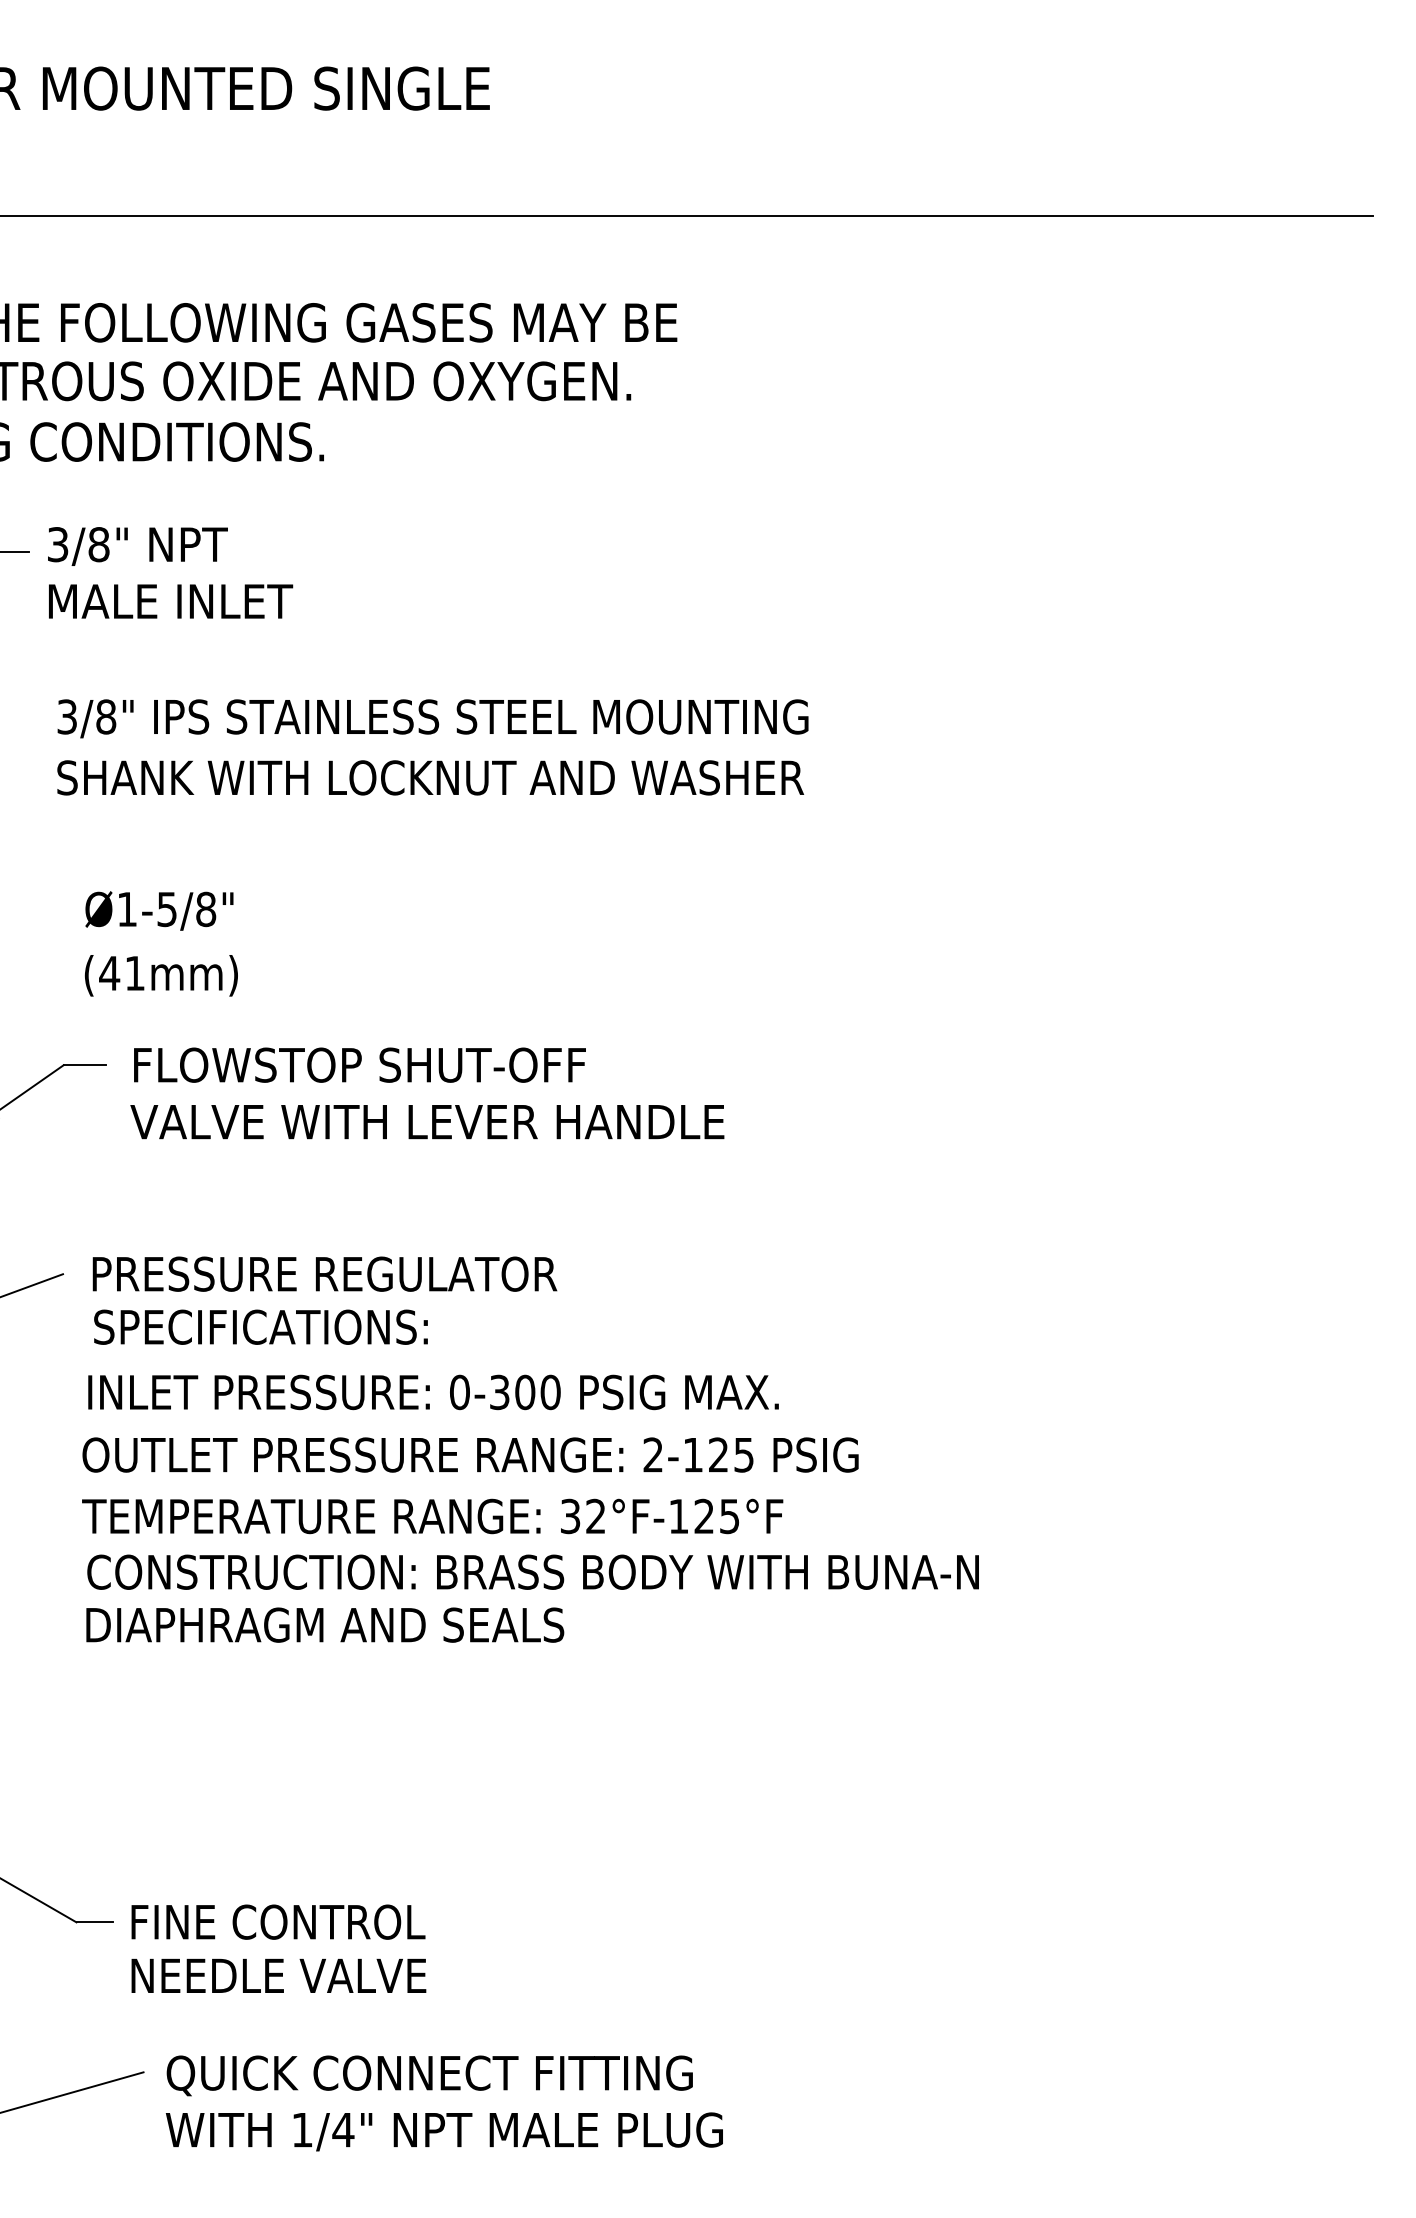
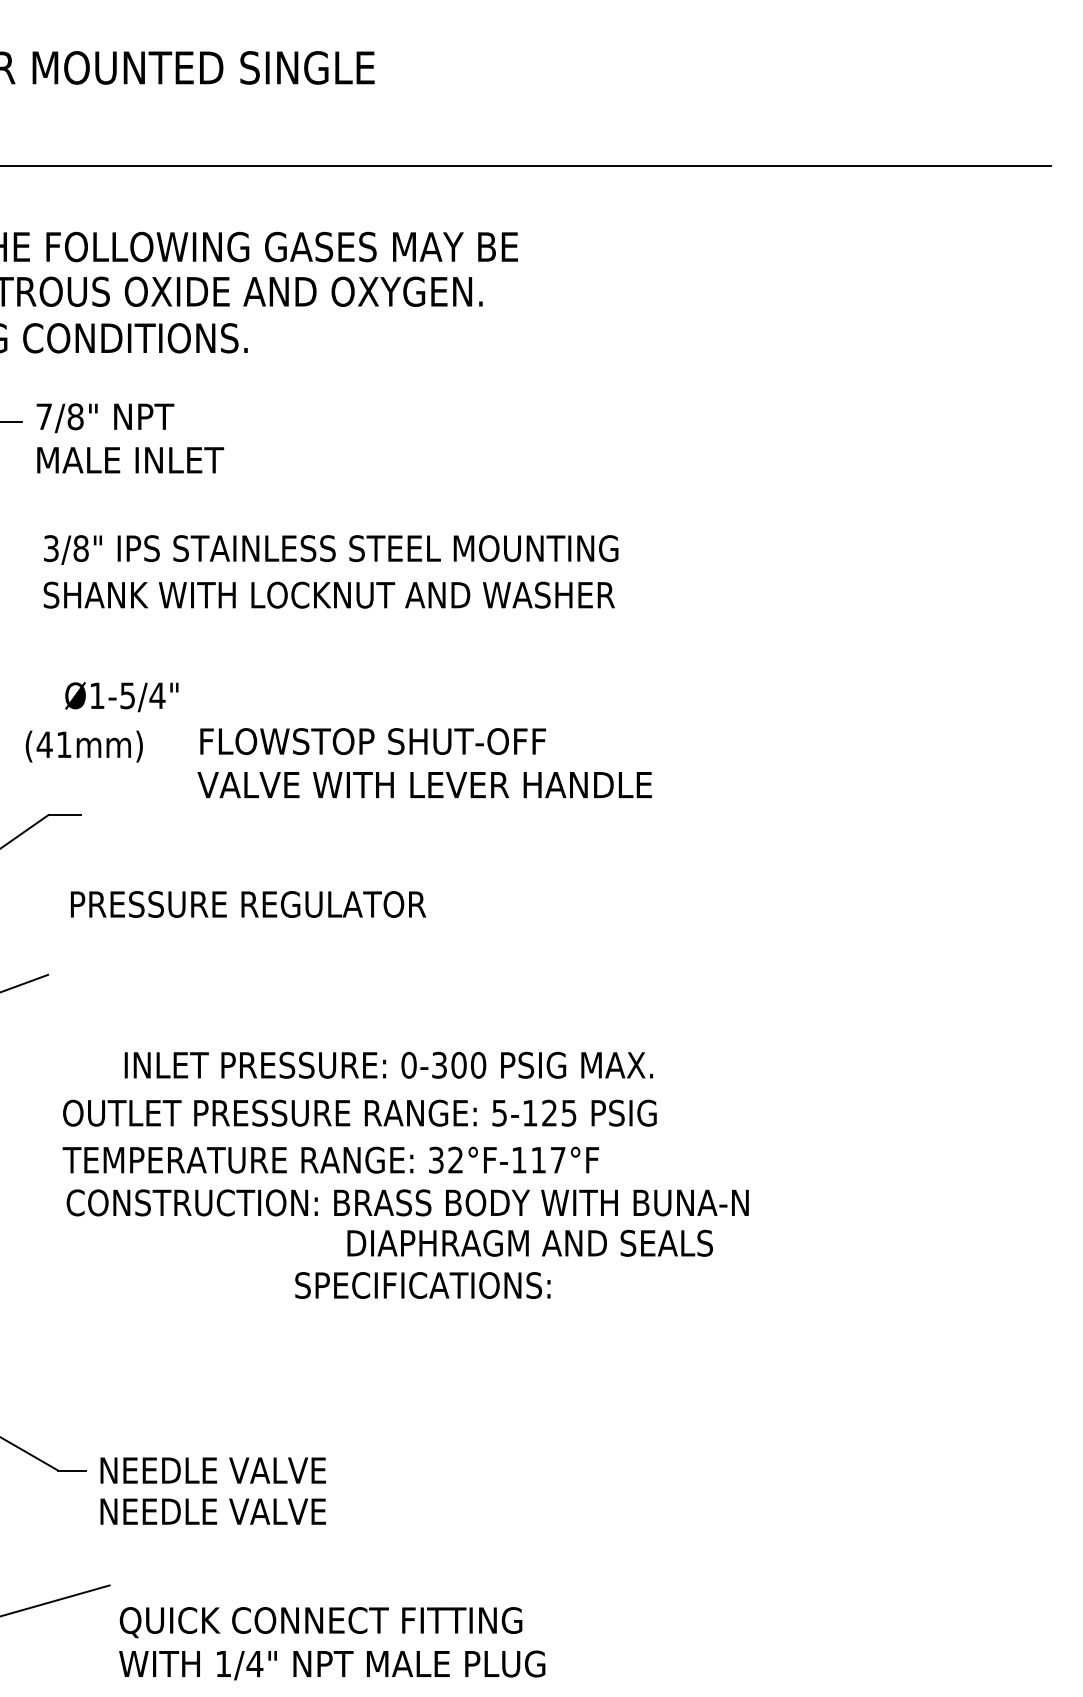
text: (58, 544) -> (44, 416), 3/8" -> 7/8"
text: (205, 909) -> (157, 695), Ø1-5/8" -> Ø1-5/4"
text: (160, 975) -> (83, 746), moved
text: (427, 1093) -> (424, 763), moved
text: (324, 1273) -> (248, 903), moved
text: (260, 1326) -> (422, 1284), moved
text: (433, 1392) -> (388, 1065), moved
text: (652, 1454) -> (499, 1112), 2-125 -> 5-125
text: (716, 1516) -> (548, 1160), 32°F-125°F -> 32°F-117°F
text: (325, 1624) -> (530, 1242), moved
text: (280, 1921) -> (214, 1470), FINE CONTROL -> NEEDLE VALVE
text: (443, 2103) -> (331, 1643), moved

